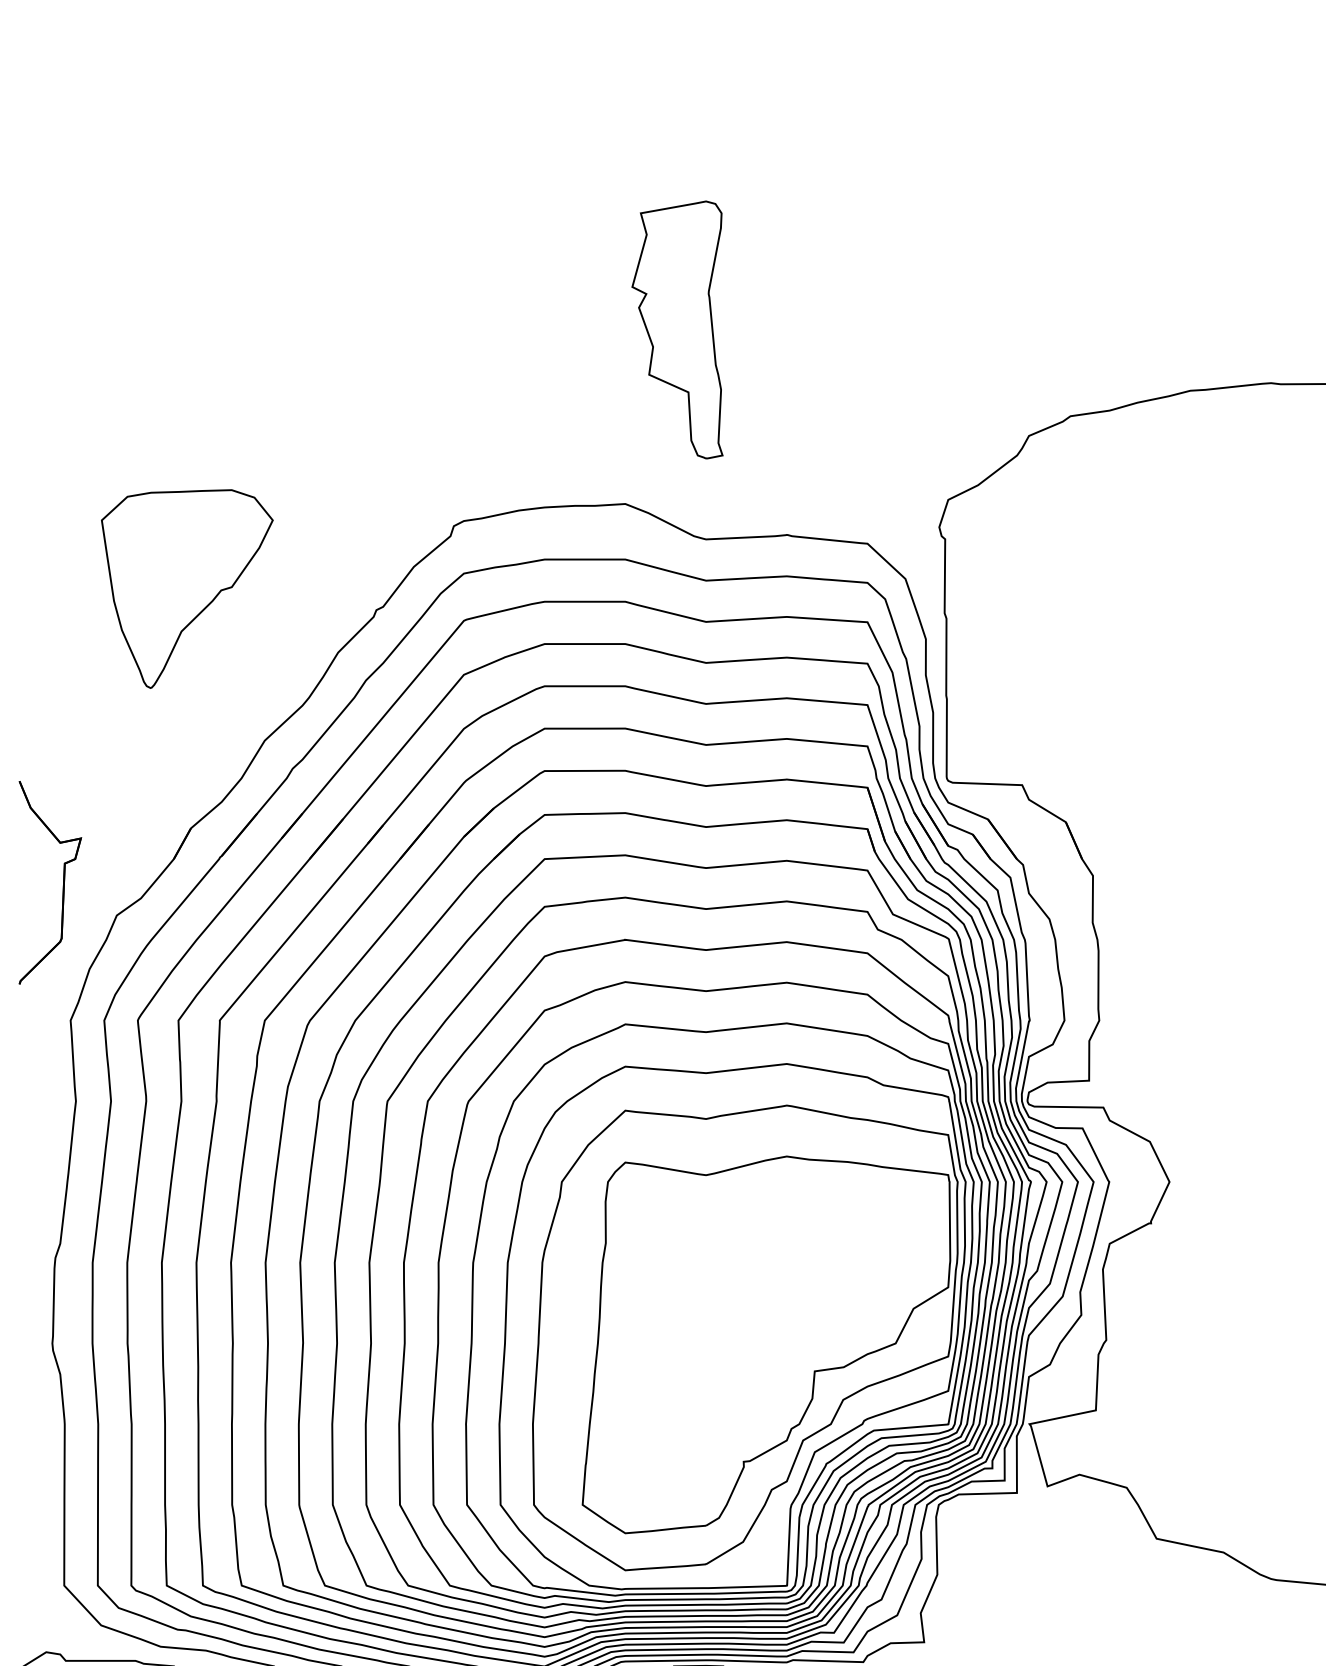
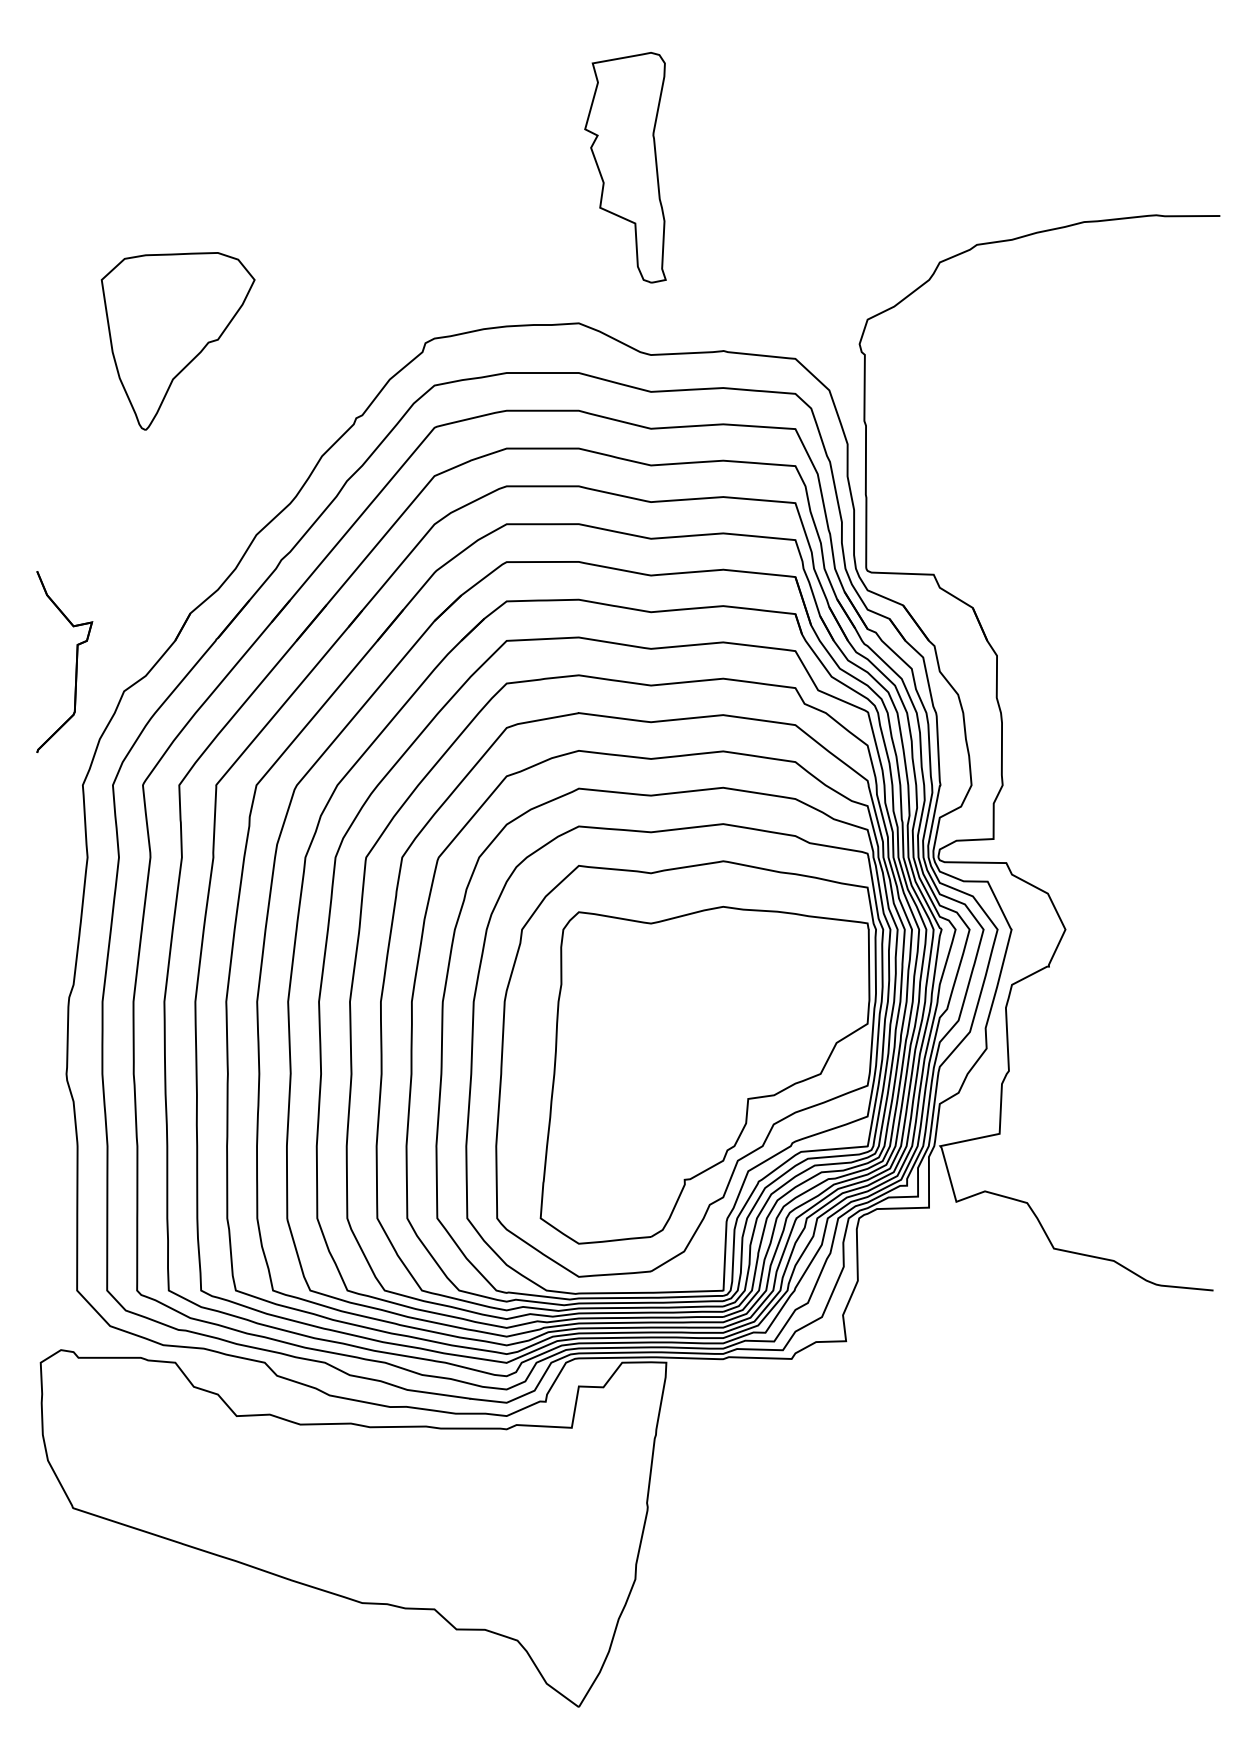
part: (186, 589) -> (177, 341), moved

